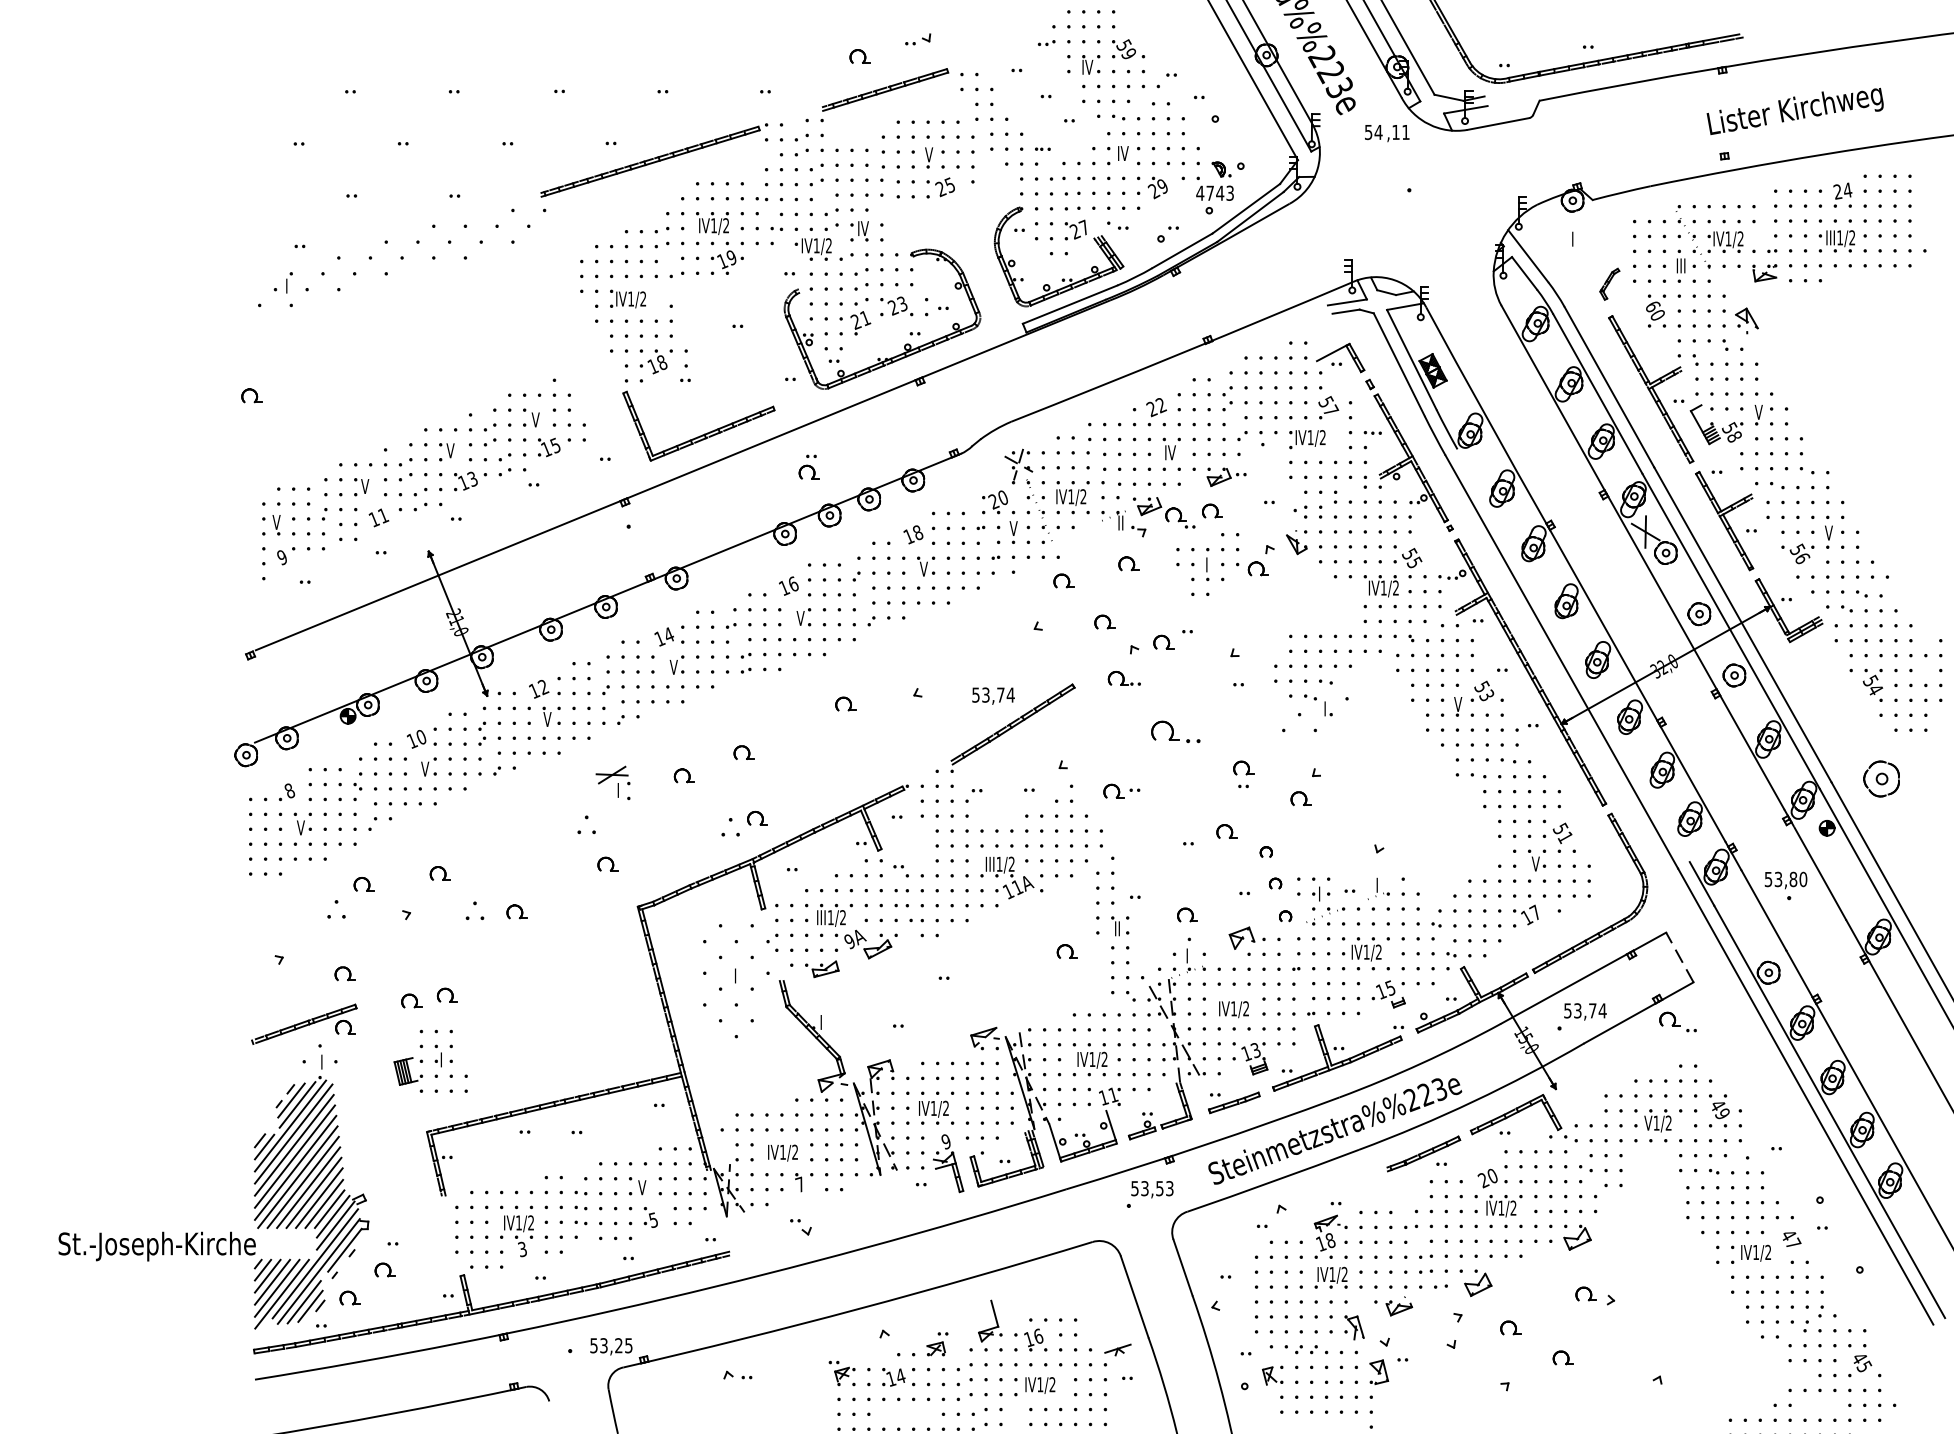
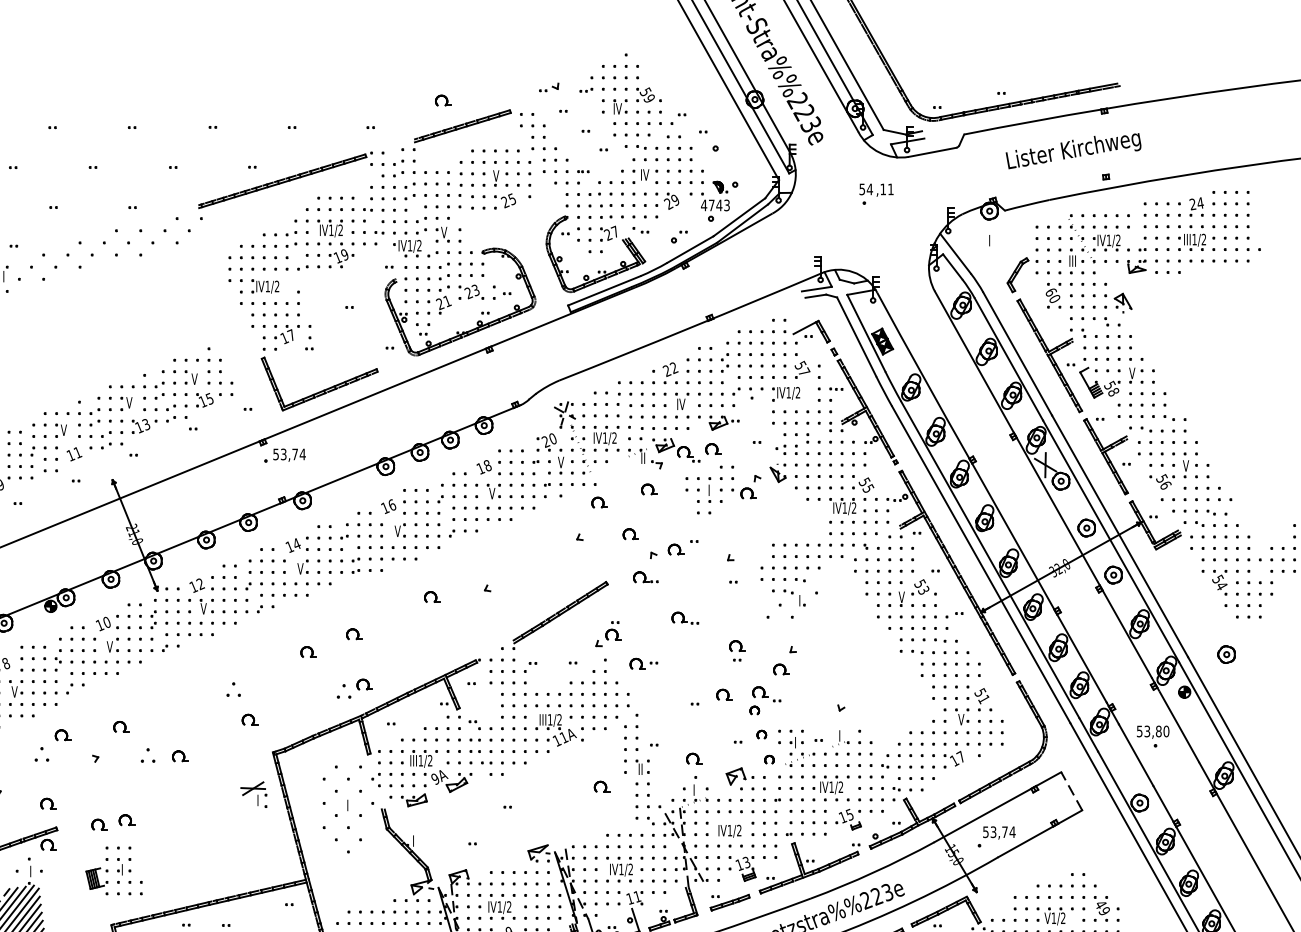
part: (918, 39) -> (549, 87), moved
text: (1794, 110) -> (1073, 150), moved
text: (1387, 133) -> (876, 190), moved
text: (862, 228) -> (445, 232), IV -> V
part: (1609, 284) -> (1017, 275), size x1.43
text: (661, 361) -> (291, 334), 18 -> 17
part: (808, 466) -> (613, 630), moved
line: (1573, 655) -> (990, 559), added
text: (993, 695) -> (289, 454), moved
part: (1175, 731) -> (685, 618), size x0.71
part: (1881, 779) -> (1226, 654), size x0.62
part: (612, 782) -> (253, 794), moved
part: (1677, 1021) -> (766, 693), moved

